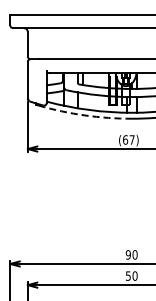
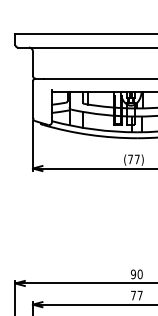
arc: (85, 115) -> (90, 134), dashed -> solid
text: (125, 140) -> (130, 159), (67) -> (77)
text: (131, 276) -> (136, 295), 50 -> 77

